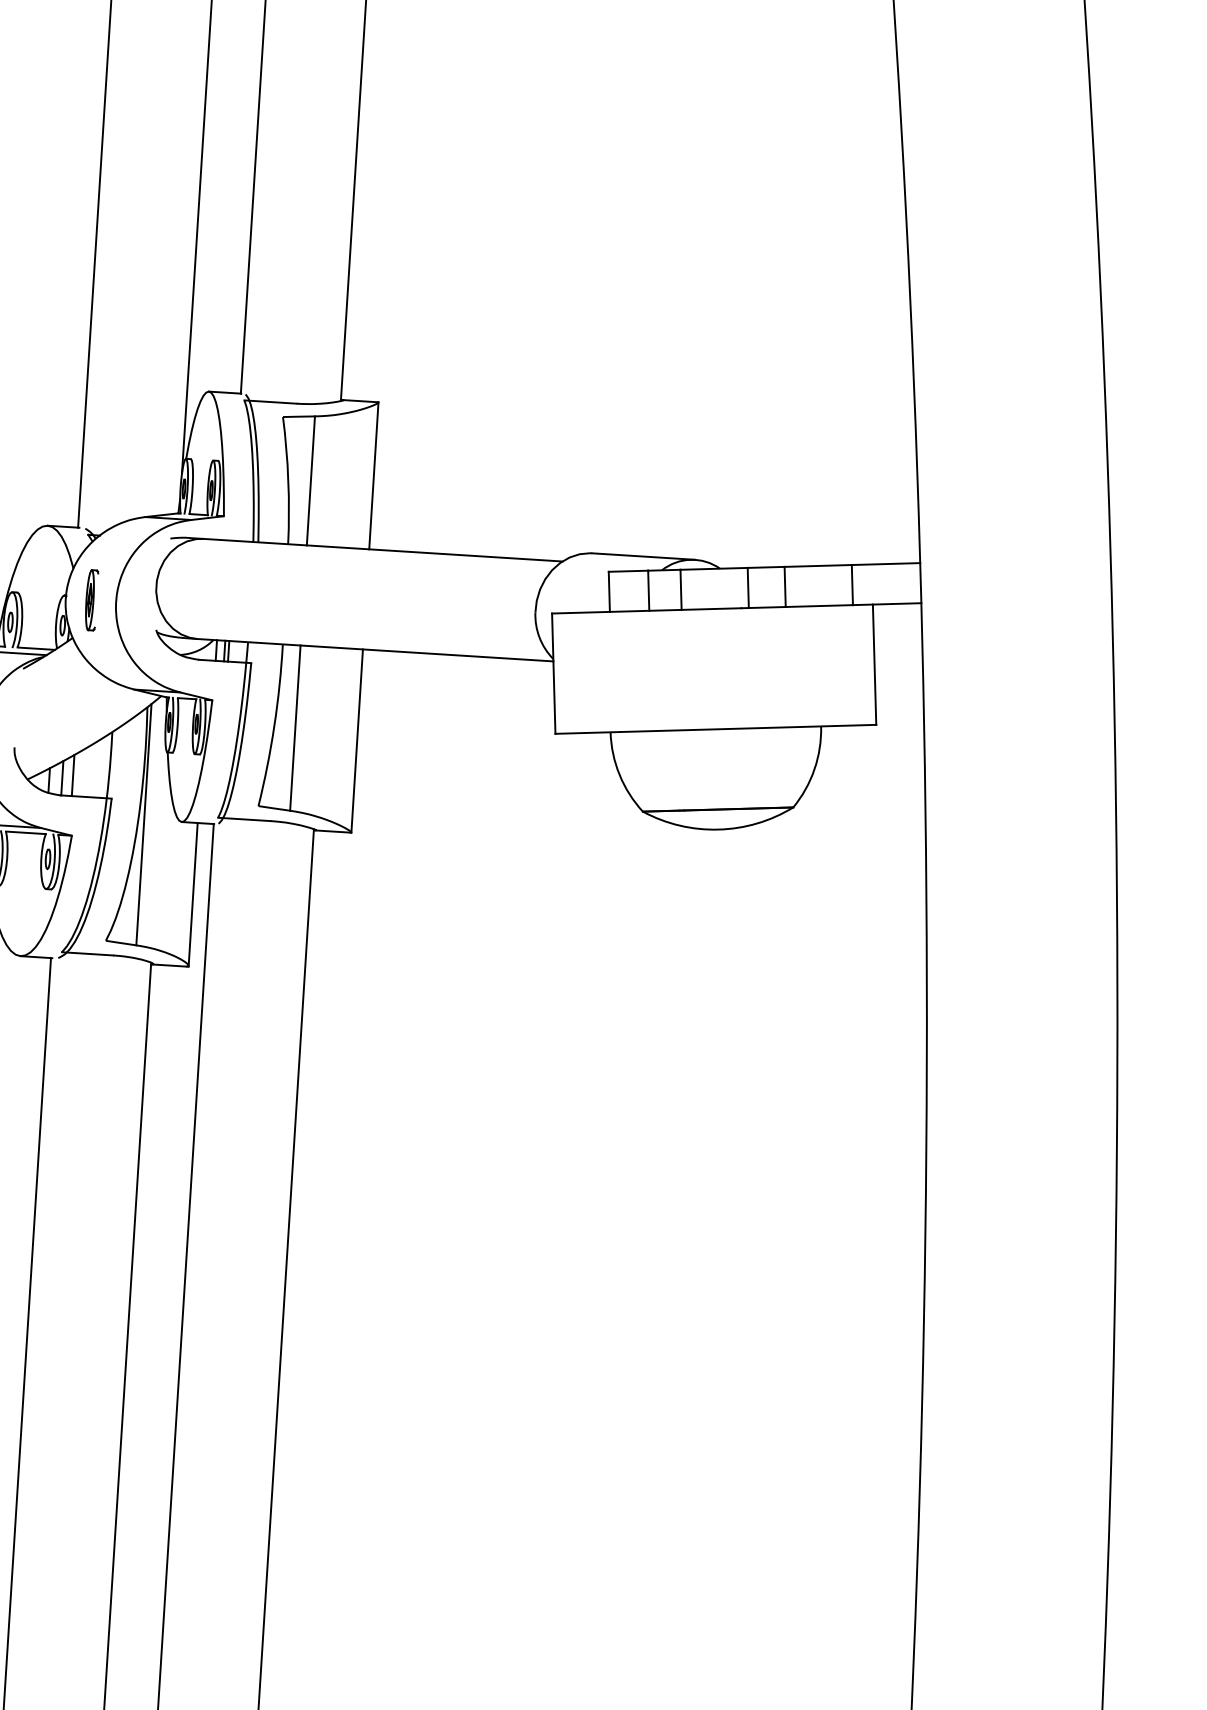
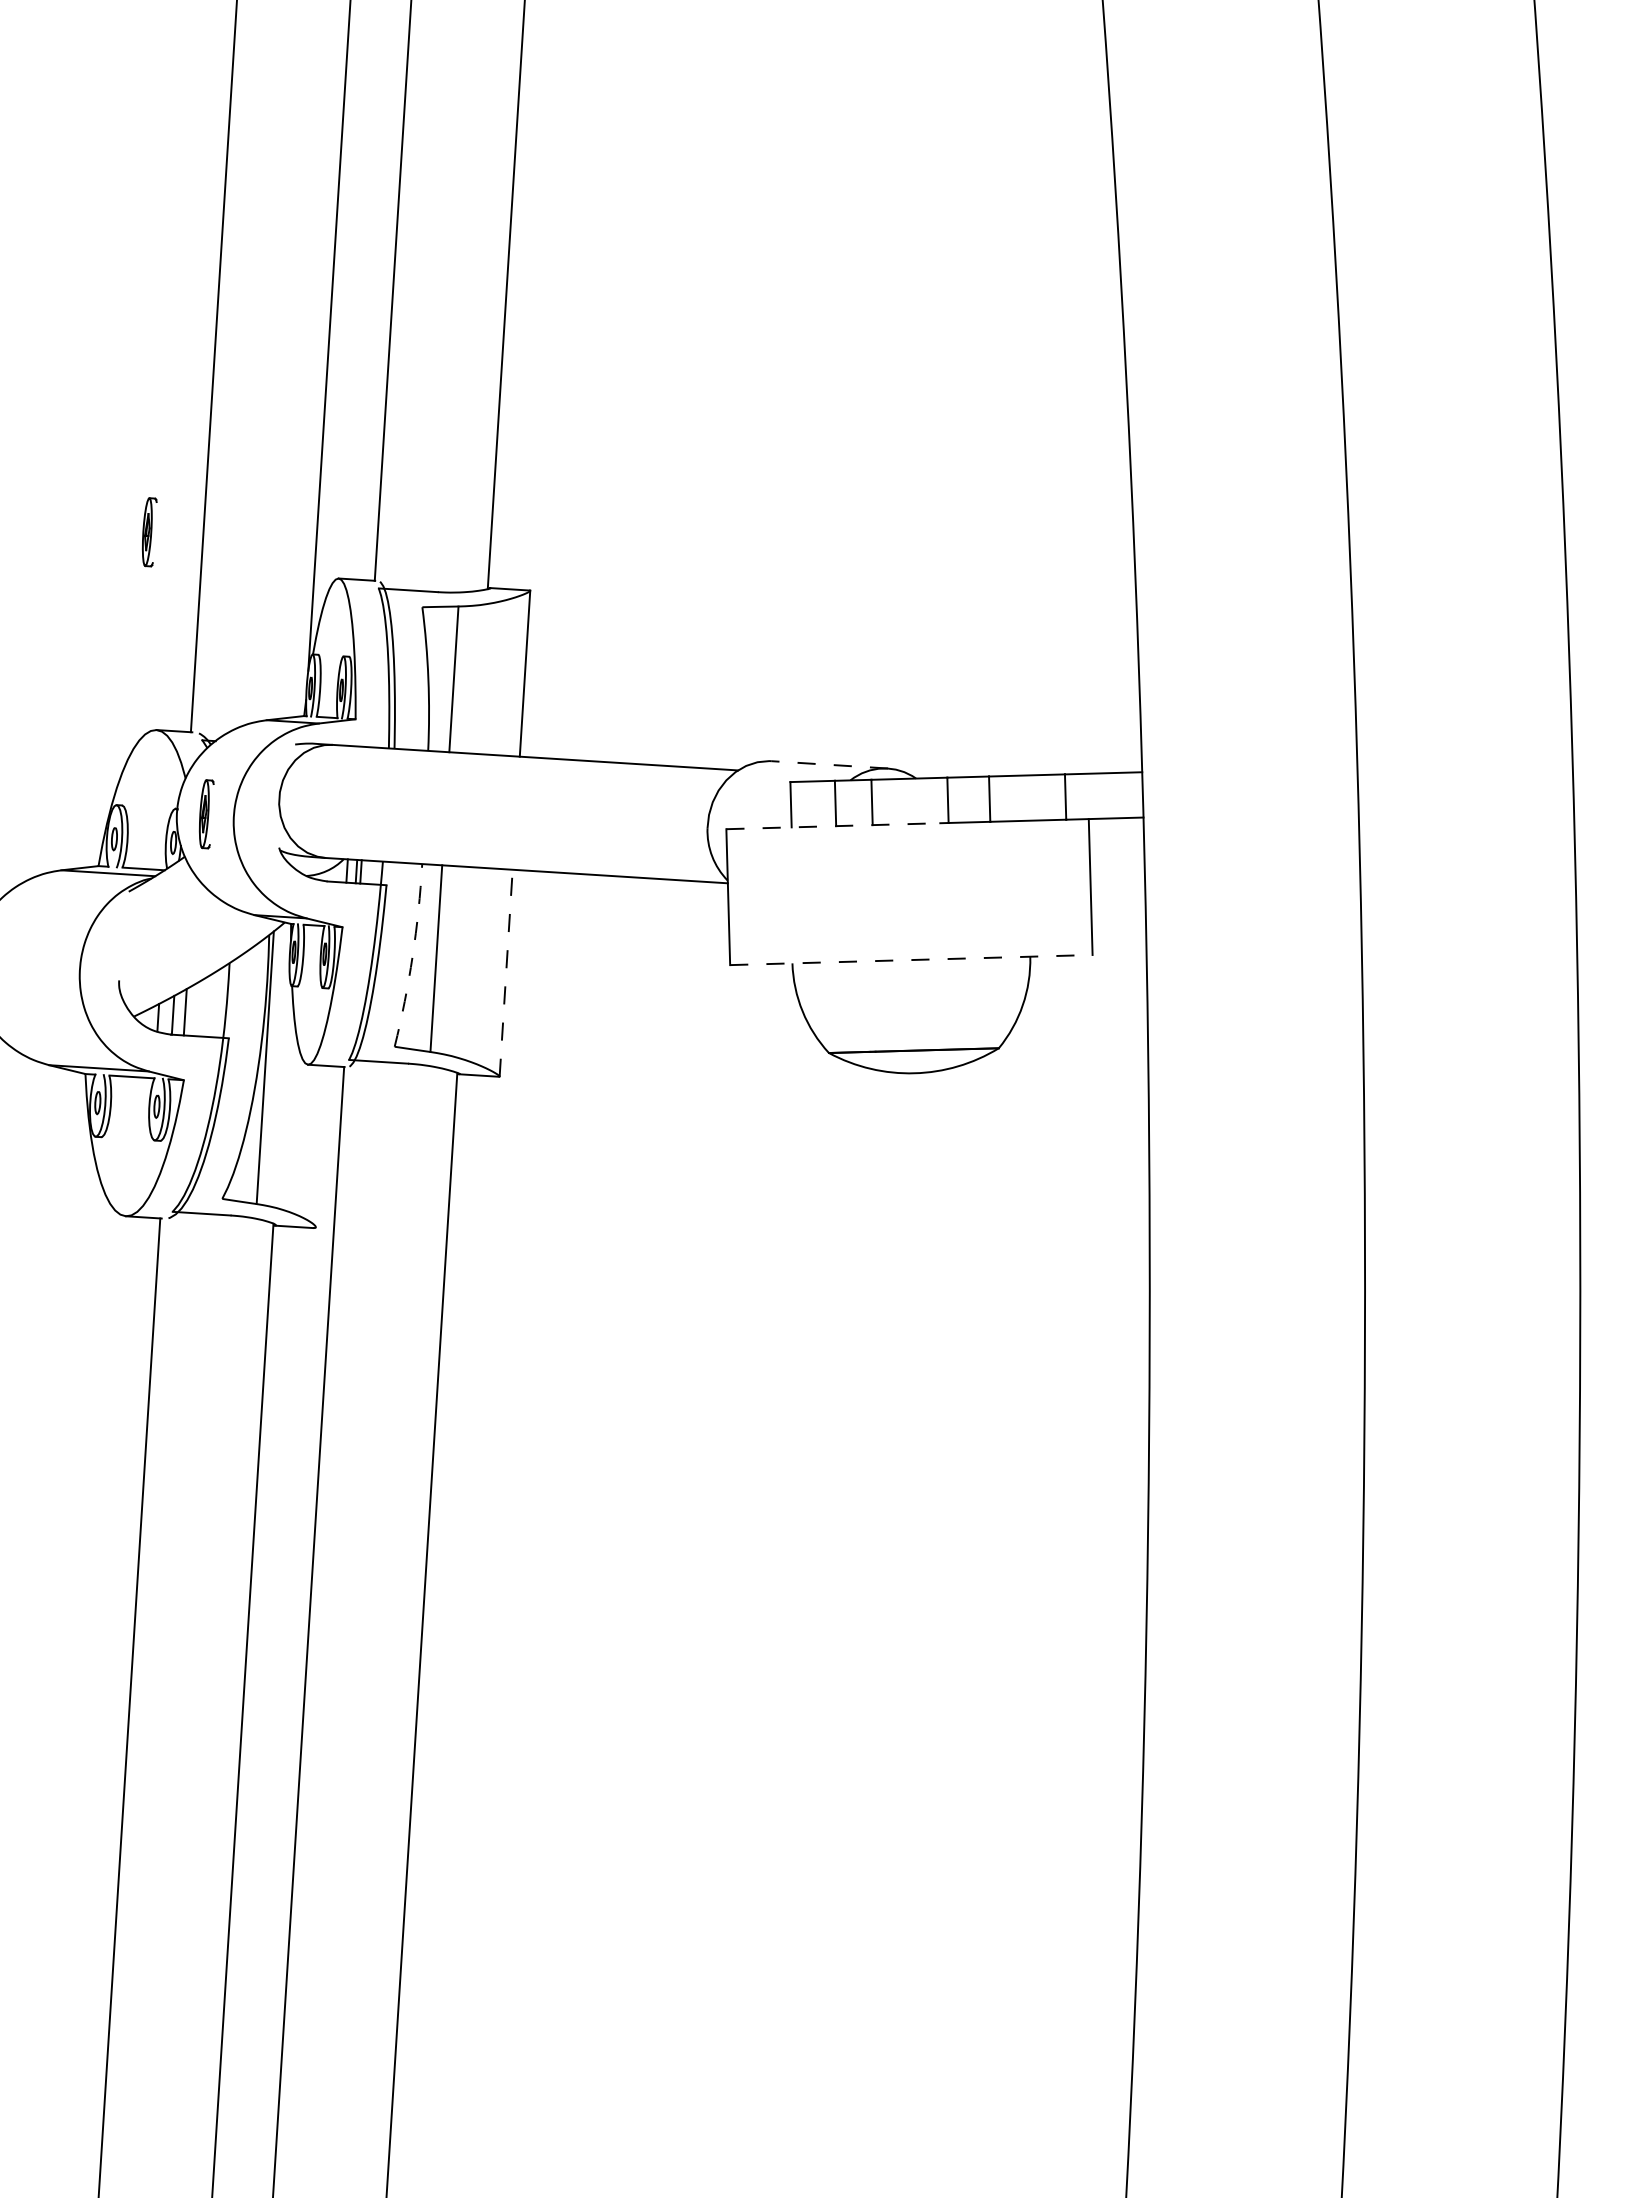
part: (41, 350) -> (149, 532), added
line: (643, 556) -> (829, 764), solid -> dashed
line: (646, 611) -> (833, 826), solid -> dashed
arc: (274, 726) -> (412, 956), solid -> dashed
line: (715, 729) -> (911, 960), solid -> dashed
line: (357, 741) -> (506, 973), solid -> dashed
line: (192, 894) -> (320, 1146), removed

